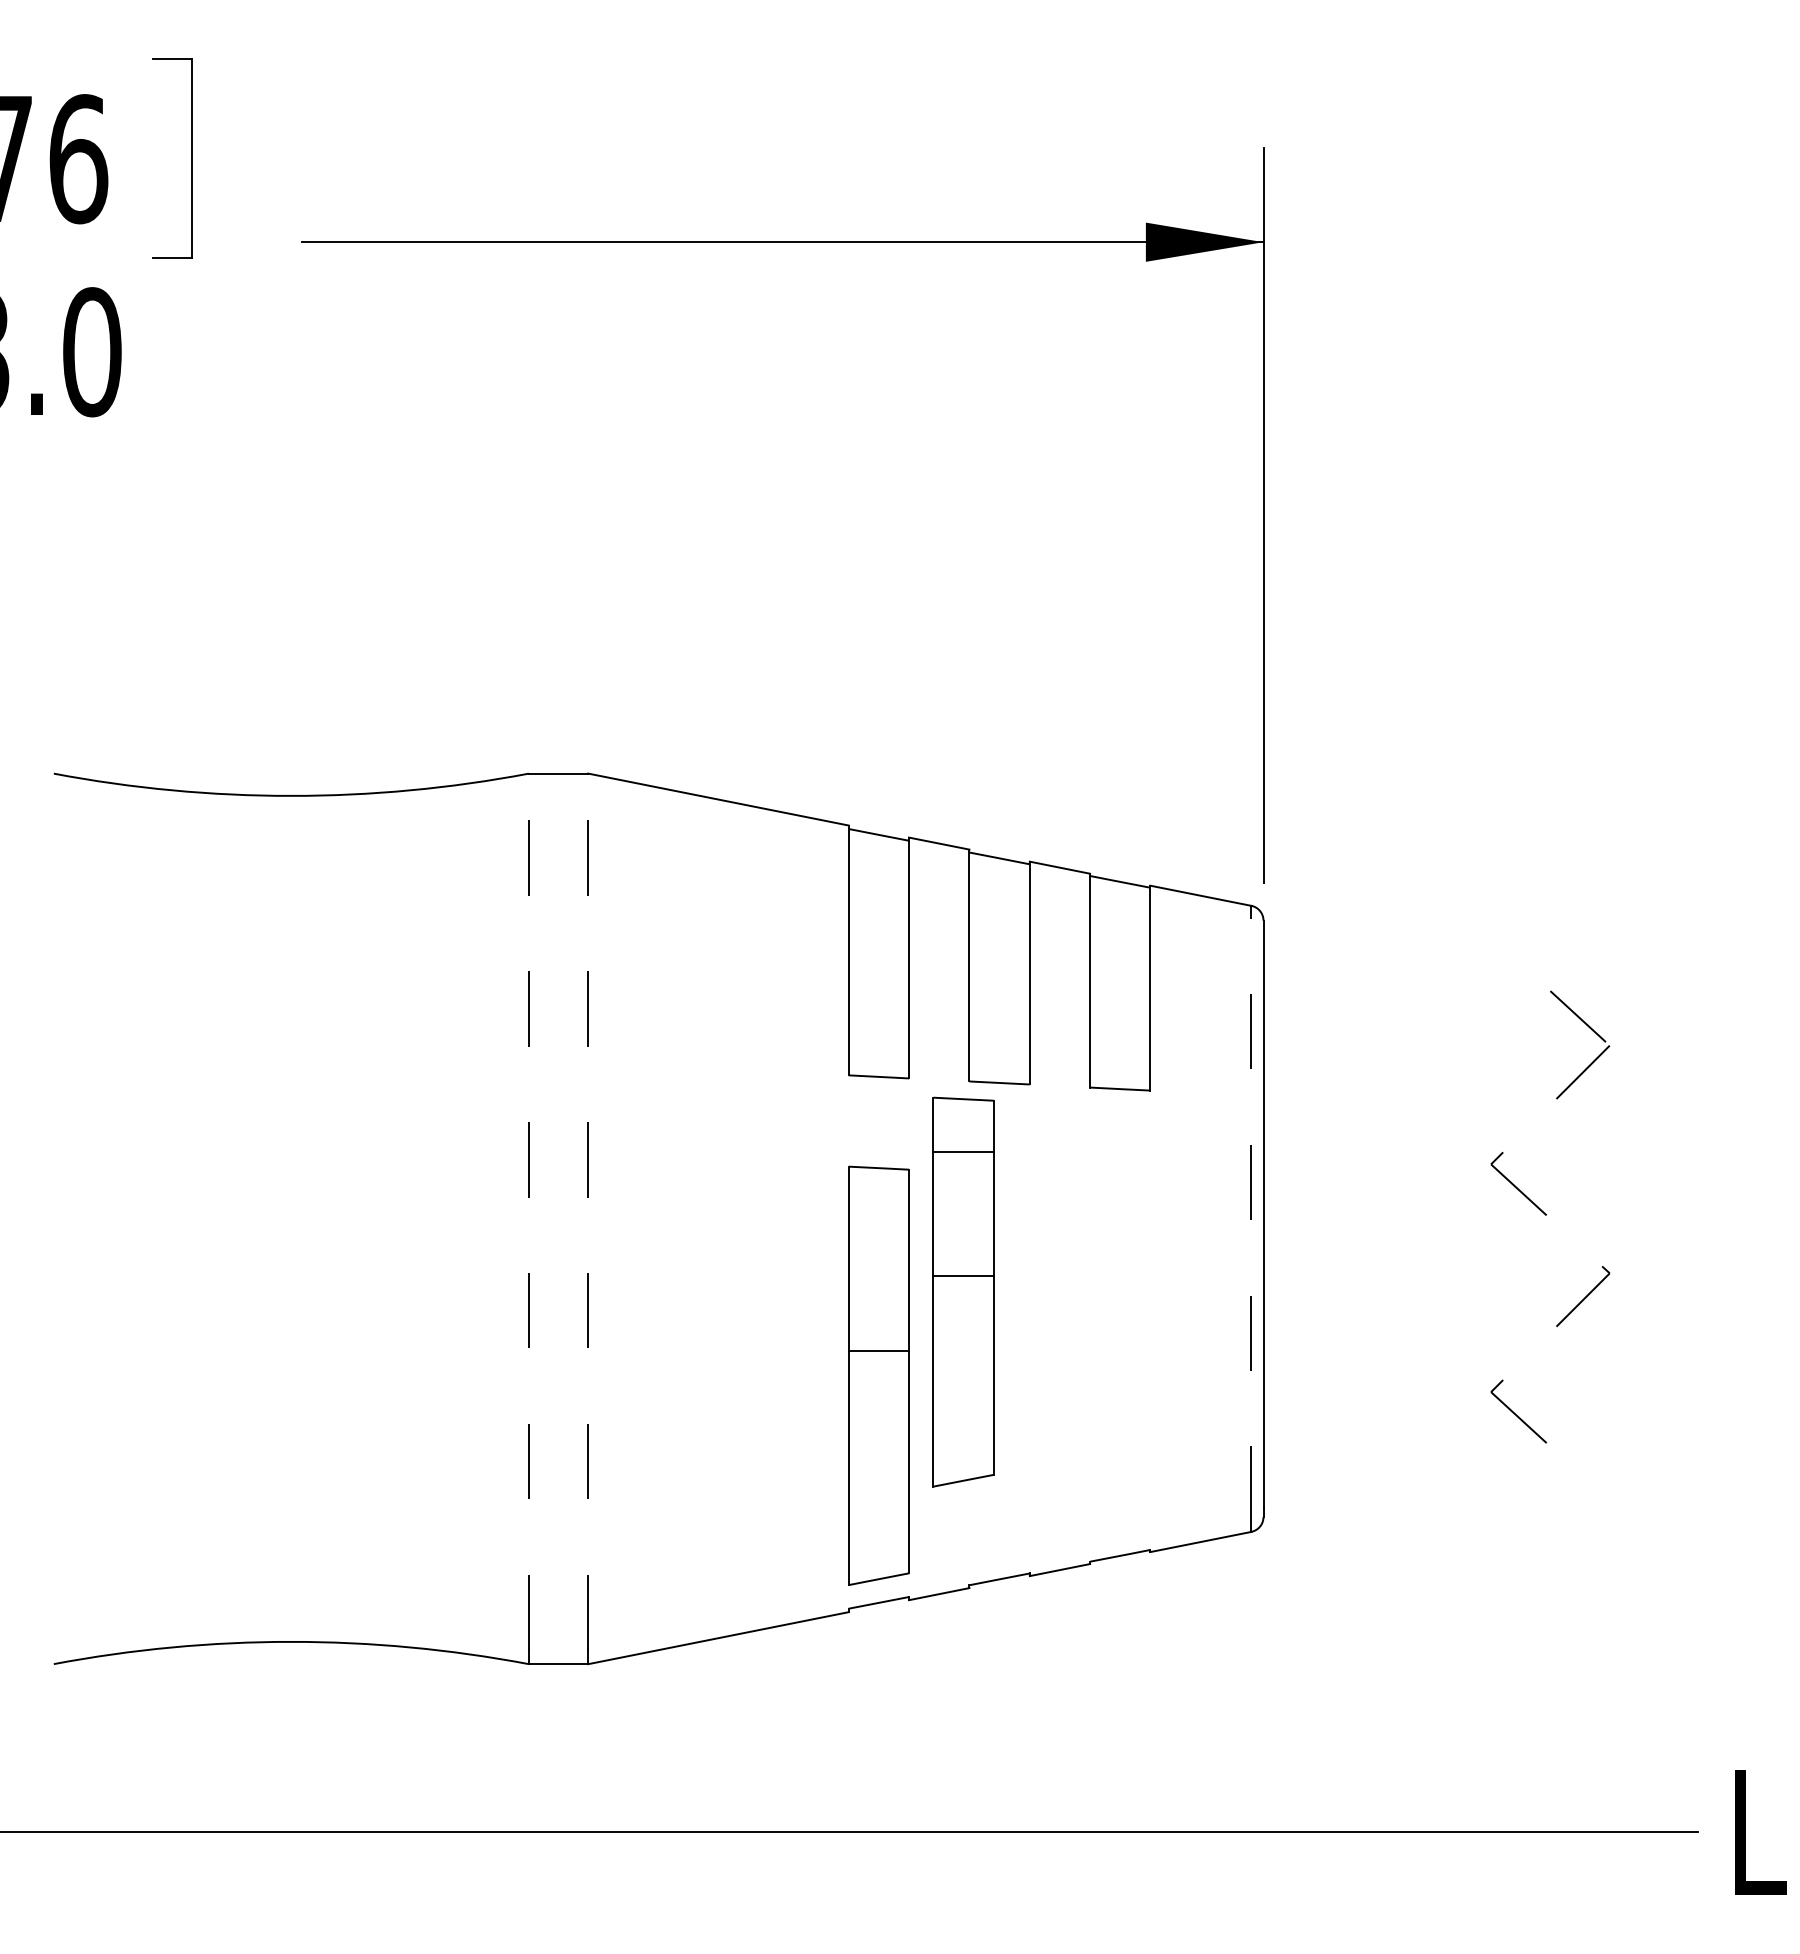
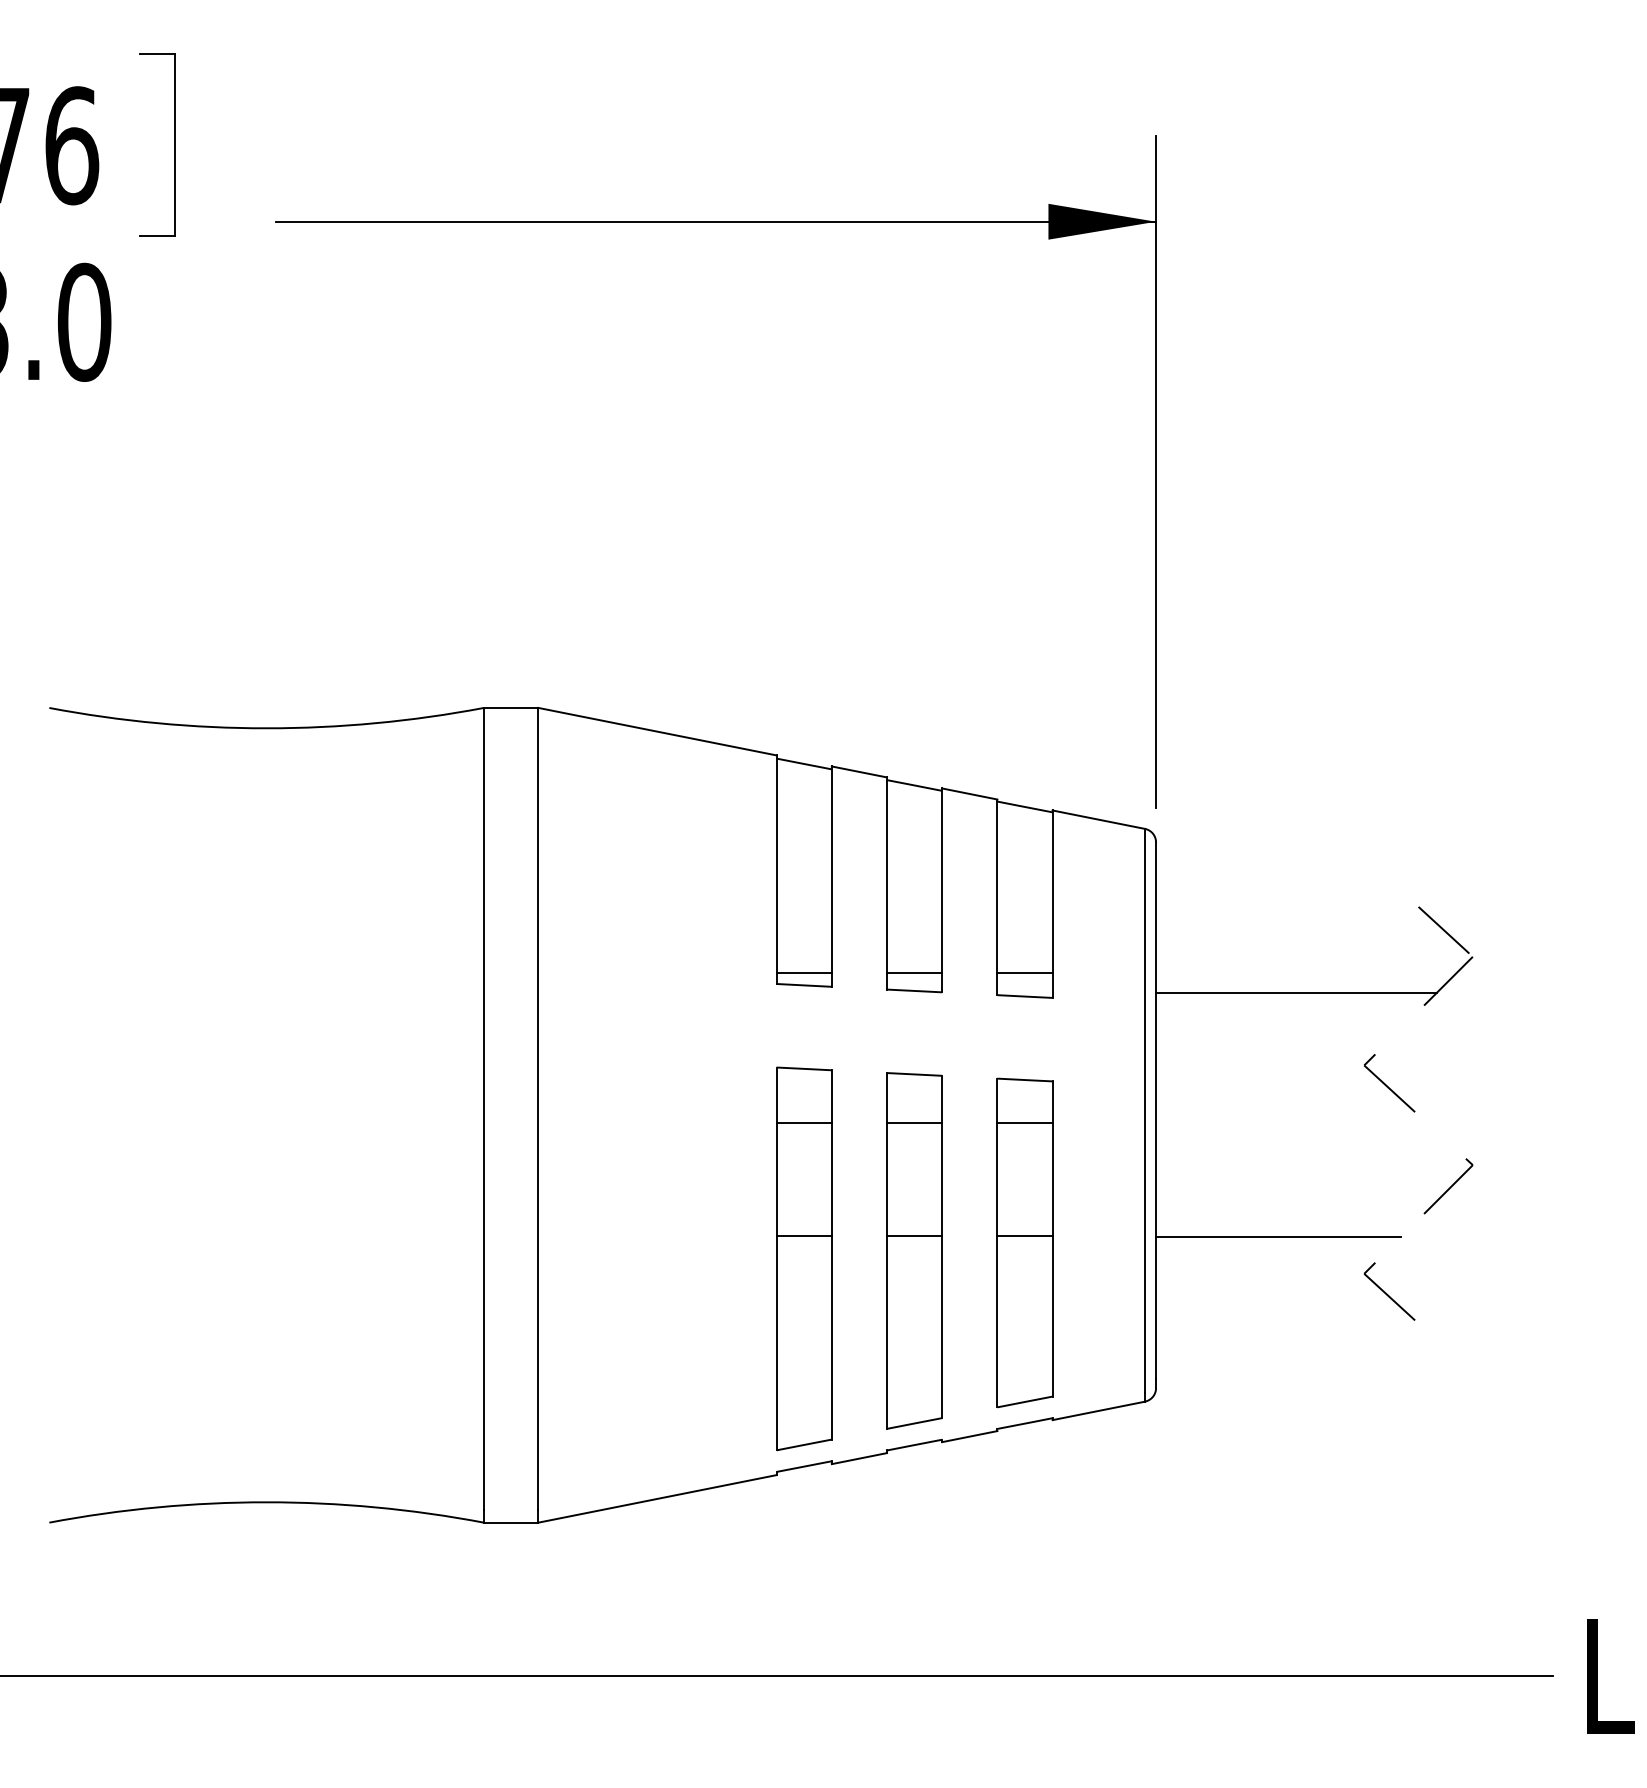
line: (878, 1063) -> (803, 973), added
line: (999, 1063) -> (914, 973), added
line: (1120, 1063) -> (1025, 973), added
line: (1416, 1085) -> (1296, 993), added
line: (528, 1211) -> (483, 1108), dashed -> solid
line: (588, 1211) -> (538, 1108), dashed -> solid
line: (1251, 1213) -> (1145, 1110), dashed -> solid
line: (878, 1227) -> (803, 1123), added
part: (963, 1291) -> (914, 1250), moved
line: (1396, 1352) -> (1277, 1237), added
part: (1119, 1358) -> (1024, 1243), added

